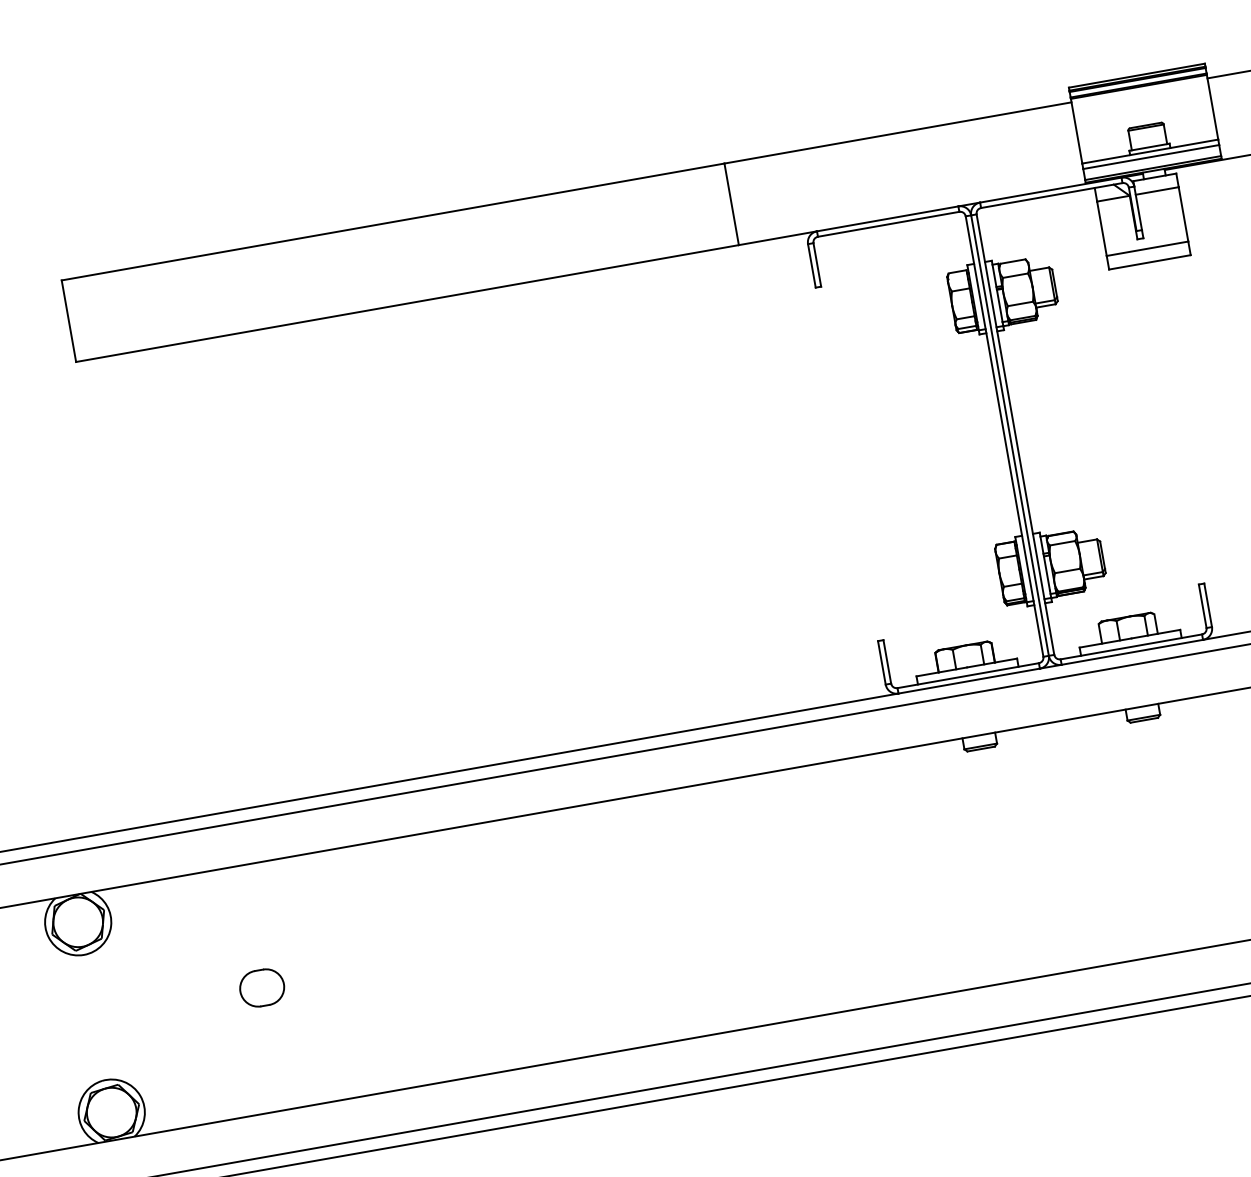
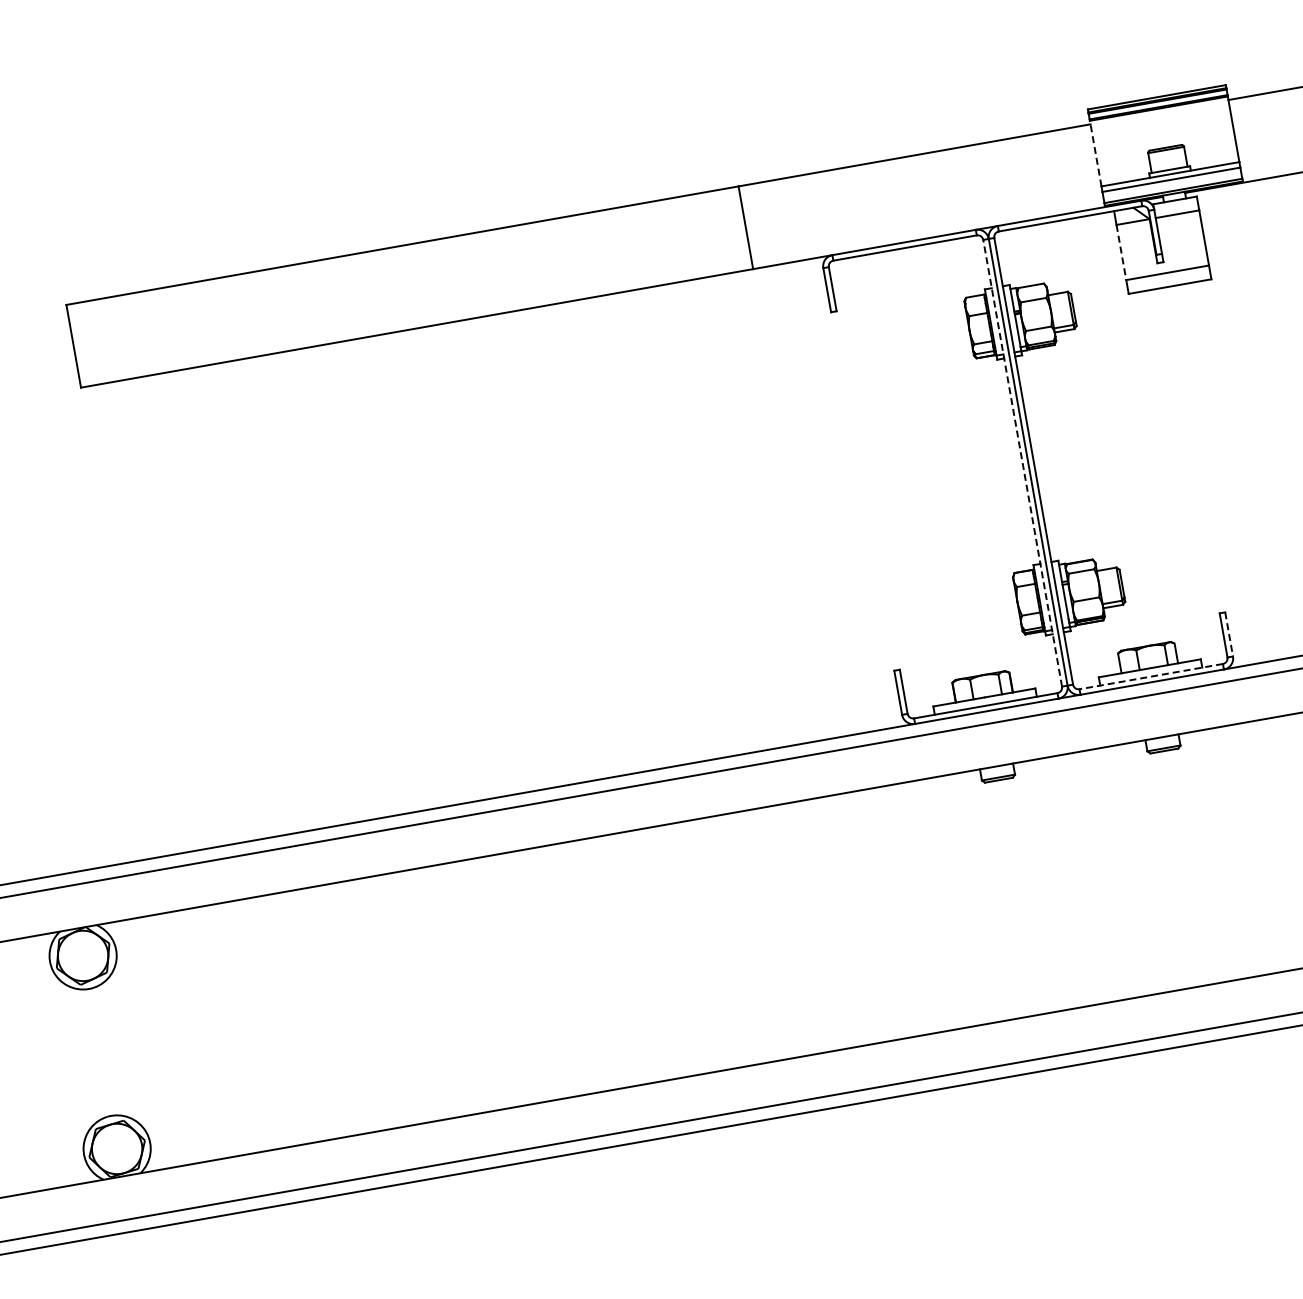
line: (1076, 131) -> (1095, 153), solid -> dashed
line: (1102, 229) -> (1121, 253), solid -> dashed
line: (1004, 436) -> (1022, 463), solid -> dashed
line: (1208, 605) -> (1229, 634), solid -> dashed
line: (1131, 646) -> (1151, 676), solid -> dashed
part: (261, 987) -> (269, 1022), removed

